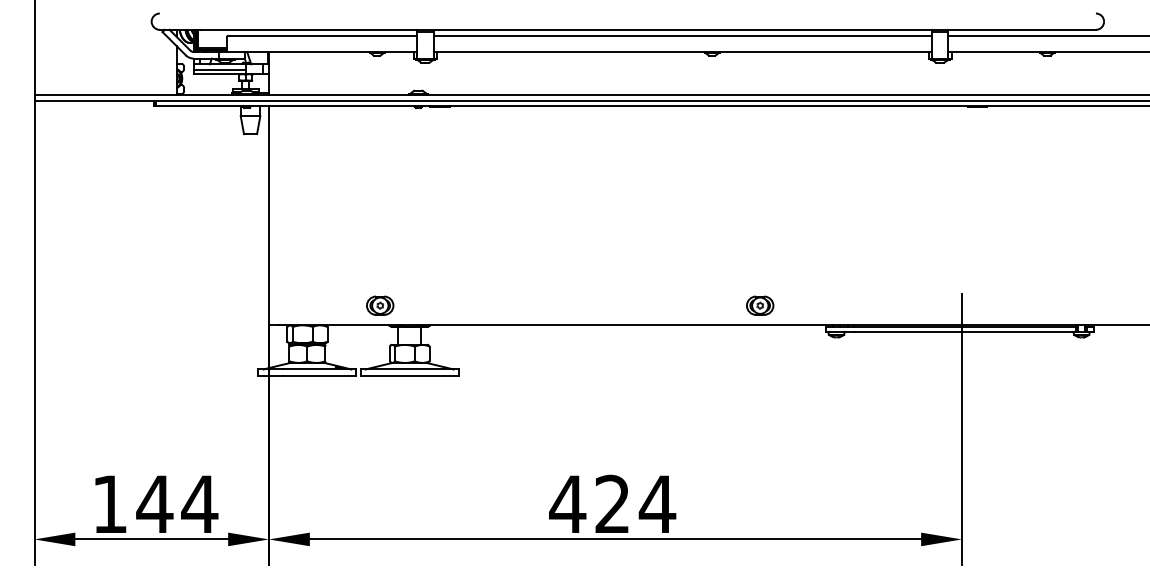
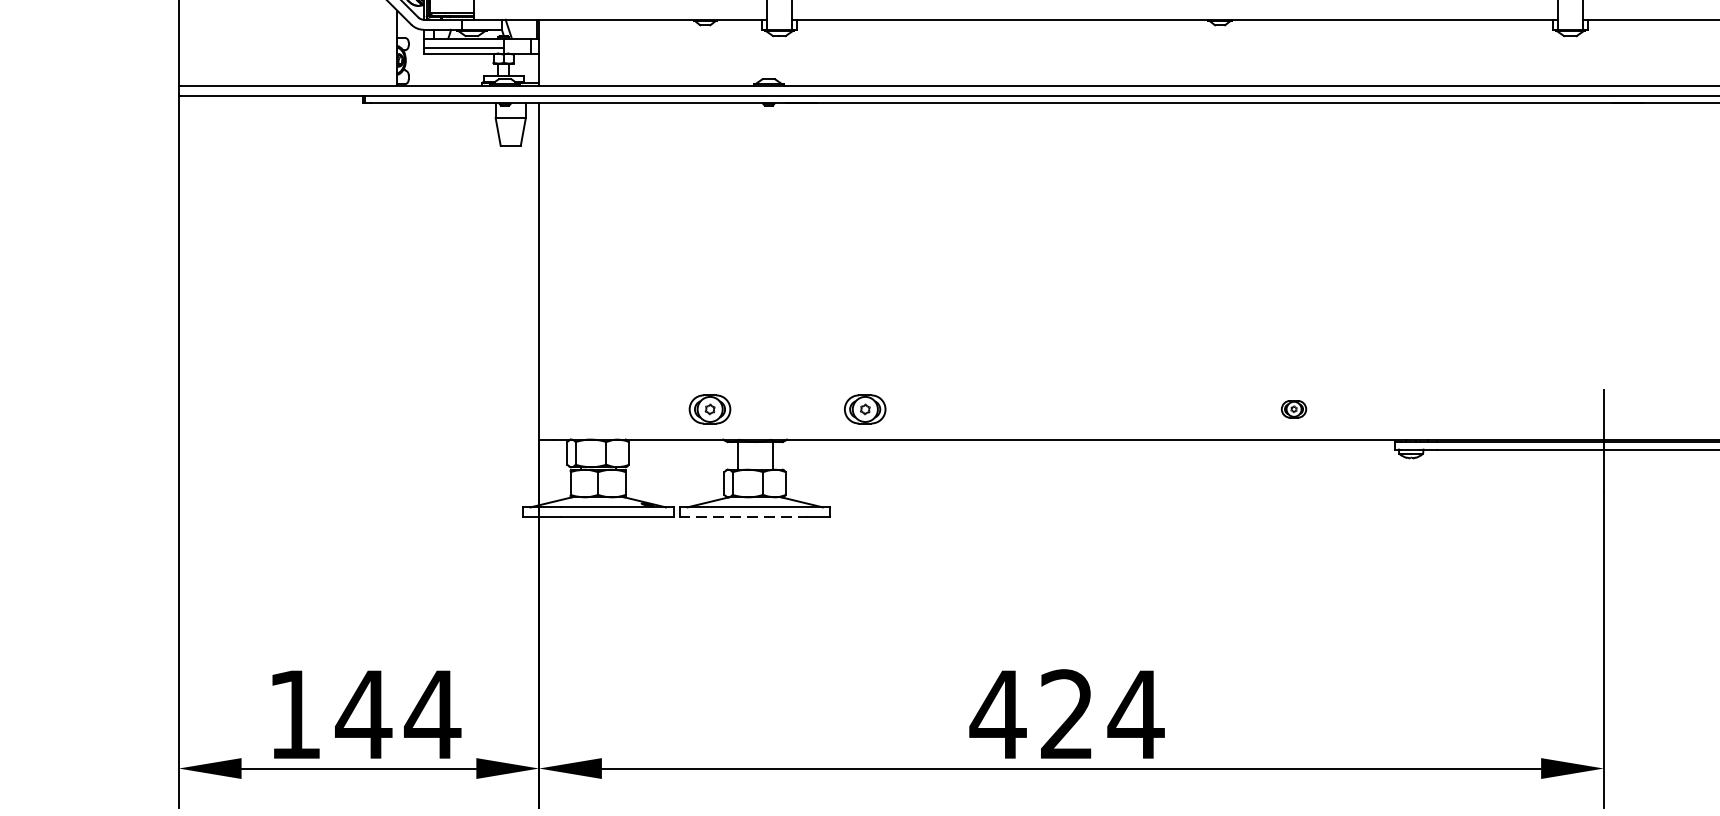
part: (481, 305) -> (865, 409), added
part: (760, 305) -> (1294, 409), size x0.6
line: (402, 376) -> (744, 518), solid -> dashed

